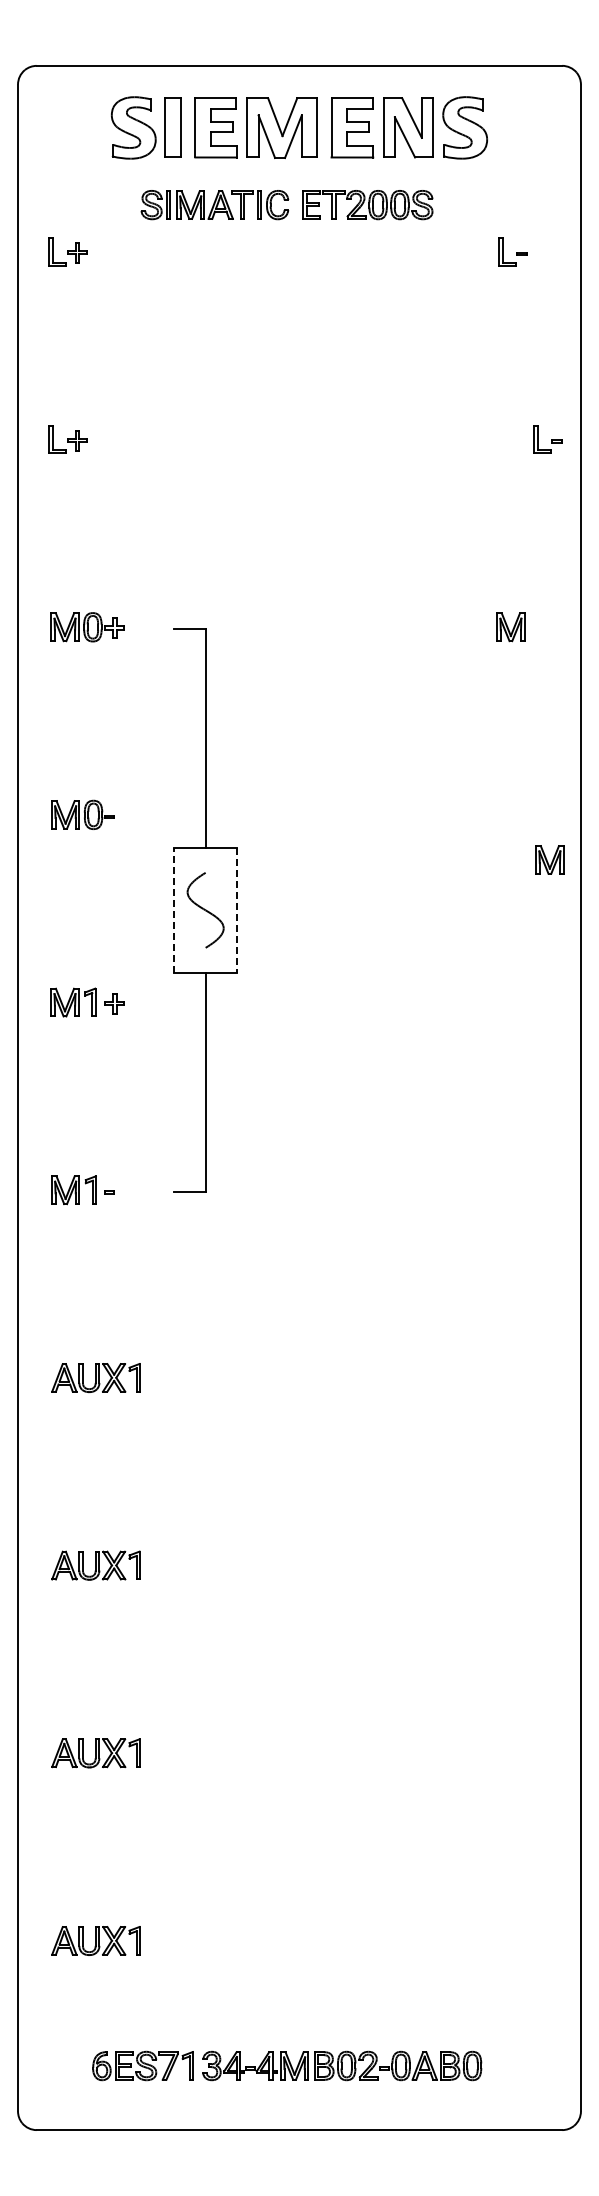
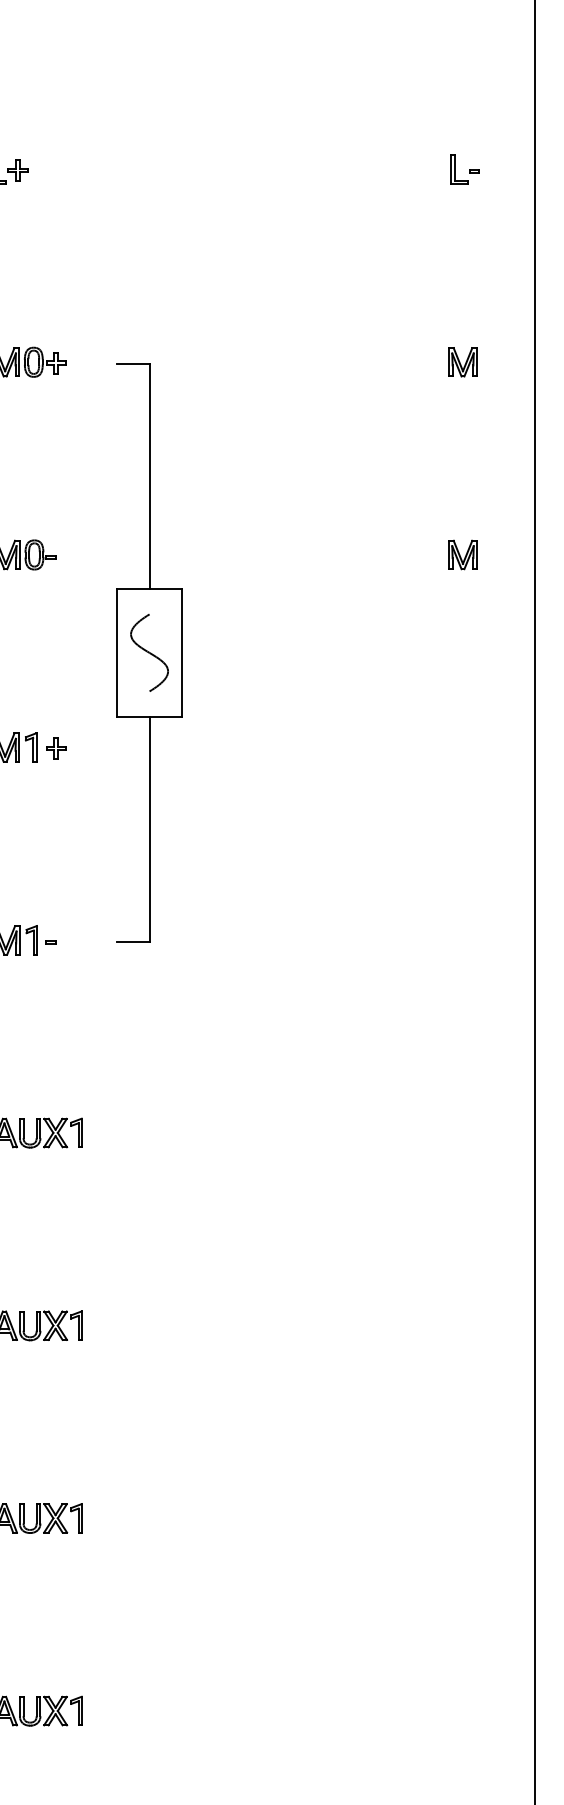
part: (547, 439) -> (464, 169), moved
part: (549, 859) -> (462, 554), moved
line: (174, 910) -> (117, 653), dashed -> solid
line: (236, 910) -> (181, 653), dashed -> solid

